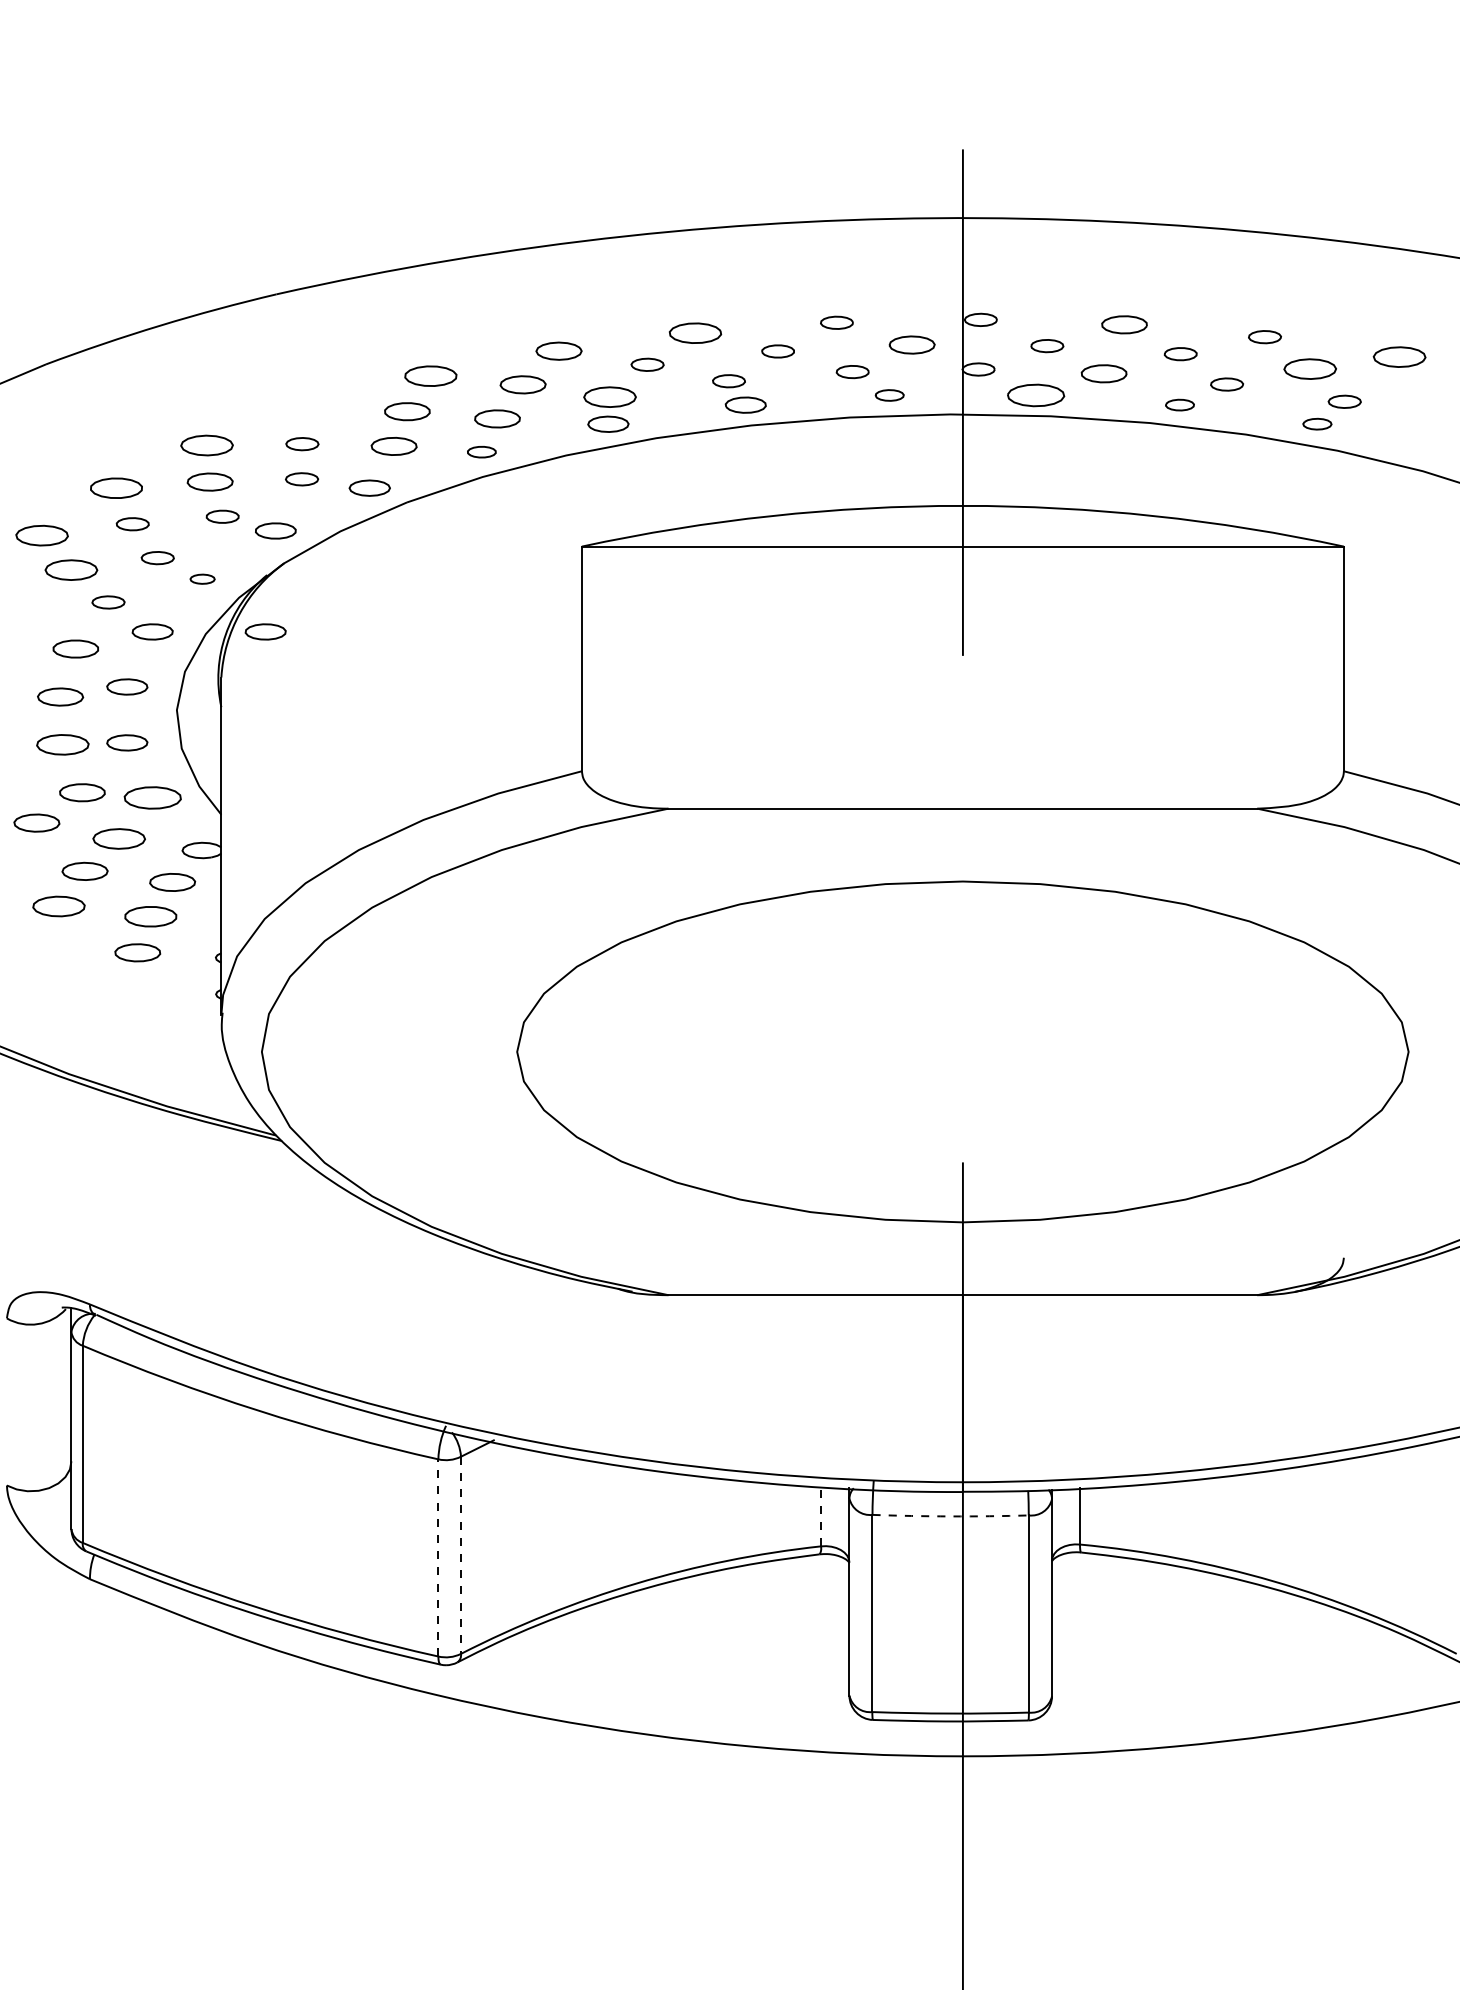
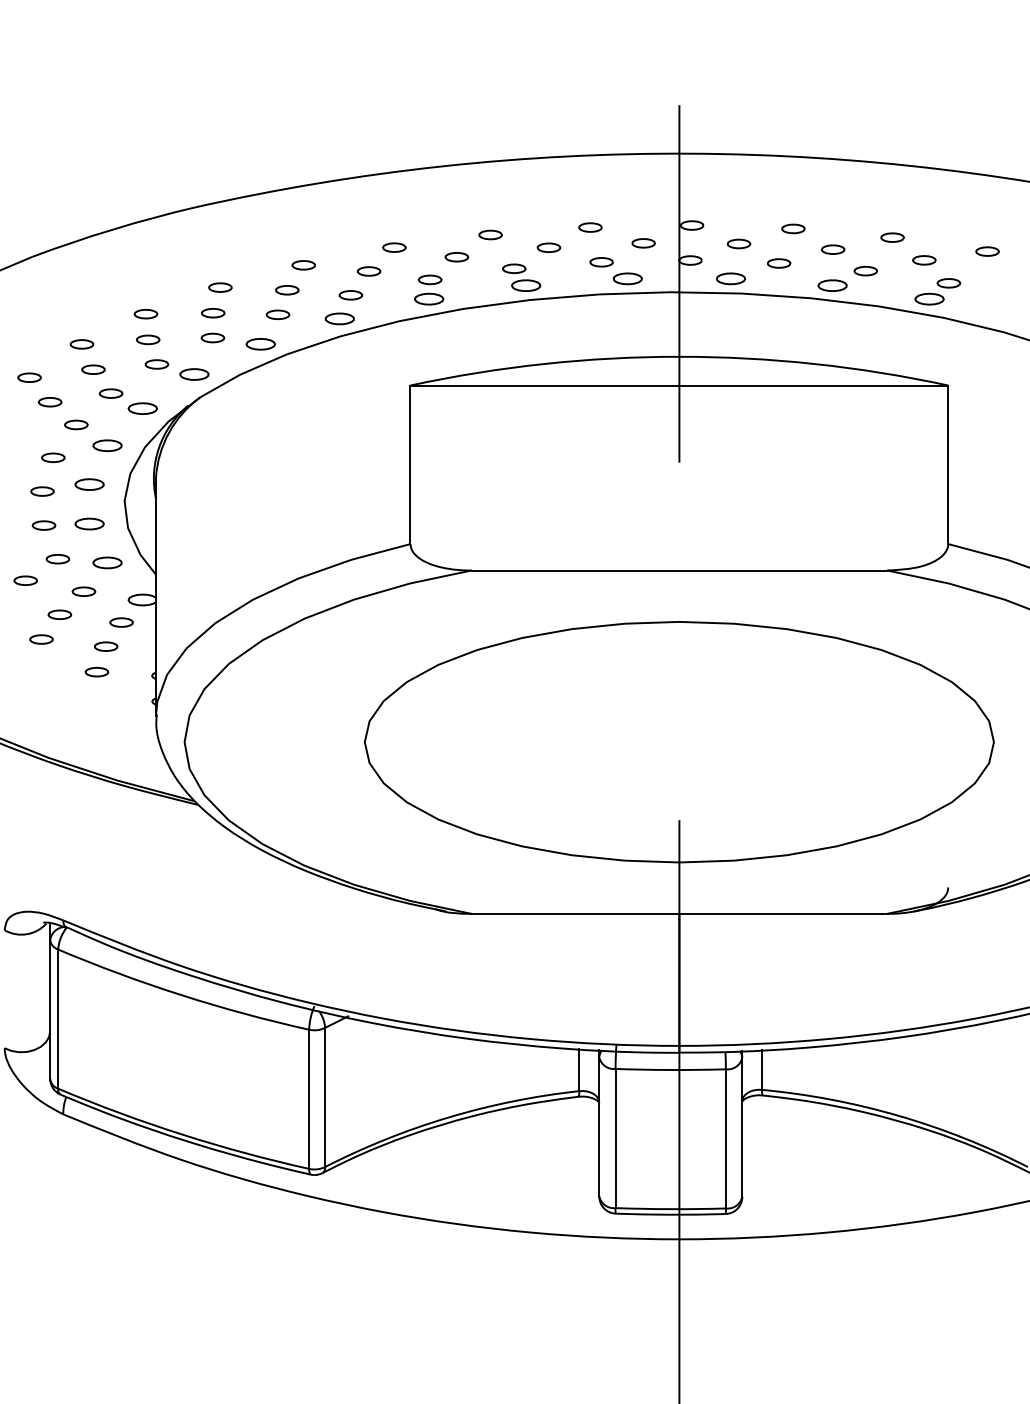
part: (1124, 324) -> (793, 228), size x0.71
part: (695, 333) -> (490, 235), size x0.62
part: (912, 345) -> (643, 243), size x0.71
part: (559, 351) -> (394, 247), size x0.71
part: (1399, 356) -> (987, 251), size x0.62
part: (1309, 369) -> (924, 260), size x0.62
part: (1104, 373) -> (779, 263), size x0.71
part: (430, 376) -> (303, 265), size x0.62
part: (523, 385) -> (369, 271), size x0.71
part: (889, 395) -> (627, 278), size x1.43
part: (1035, 395) -> (730, 278), size x0.71
part: (609, 396) -> (429, 279), size x0.62
part: (1179, 404) -> (832, 285), size x1.43
part: (312, 407) -> (220, 287), added
part: (407, 411) -> (287, 290), size x0.71
part: (497, 418) -> (350, 295), size x0.71
part: (1317, 423) -> (929, 298), size x1.43
part: (207, 445) -> (146, 314), size x0.62
part: (394, 446) -> (278, 314), size x0.71
part: (481, 451) -> (339, 318), size x1.43
part: (210, 481) -> (148, 339), size x0.71
part: (116, 488) -> (81, 344), size x0.62
part: (42, 535) -> (29, 377), size x0.62
part: (71, 570) -> (50, 402), size x0.62
part: (202, 578) -> (142, 408), size x1.67
part: (265, 631) -> (187, 445), removed
part: (75, 648) -> (53, 457), size x0.71
part: (60, 696) -> (42, 491), size x0.71
part: (62, 745) -> (43, 525), size x0.62
part: (82, 792) -> (57, 559), size x0.71
part: (152, 797) -> (107, 562), size x0.71
part: (36, 823) -> (25, 580), size x0.71
part: (119, 838) -> (84, 591), size x0.62
part: (85, 871) -> (60, 614), size x0.71
part: (172, 882) -> (121, 622), size x0.71
part: (59, 906) -> (41, 639), size x0.62
part: (150, 916) -> (105, 646), size x0.62
part: (137, 952) -> (96, 672), size x0.71
line: (821, 1516) -> (579, 1070), dashed -> solid
arc: (950, 1516) -> (670, 1070), dashed -> solid
line: (461, 1555) -> (325, 1097), dashed -> solid
line: (438, 1557) -> (309, 1099), dashed -> solid

